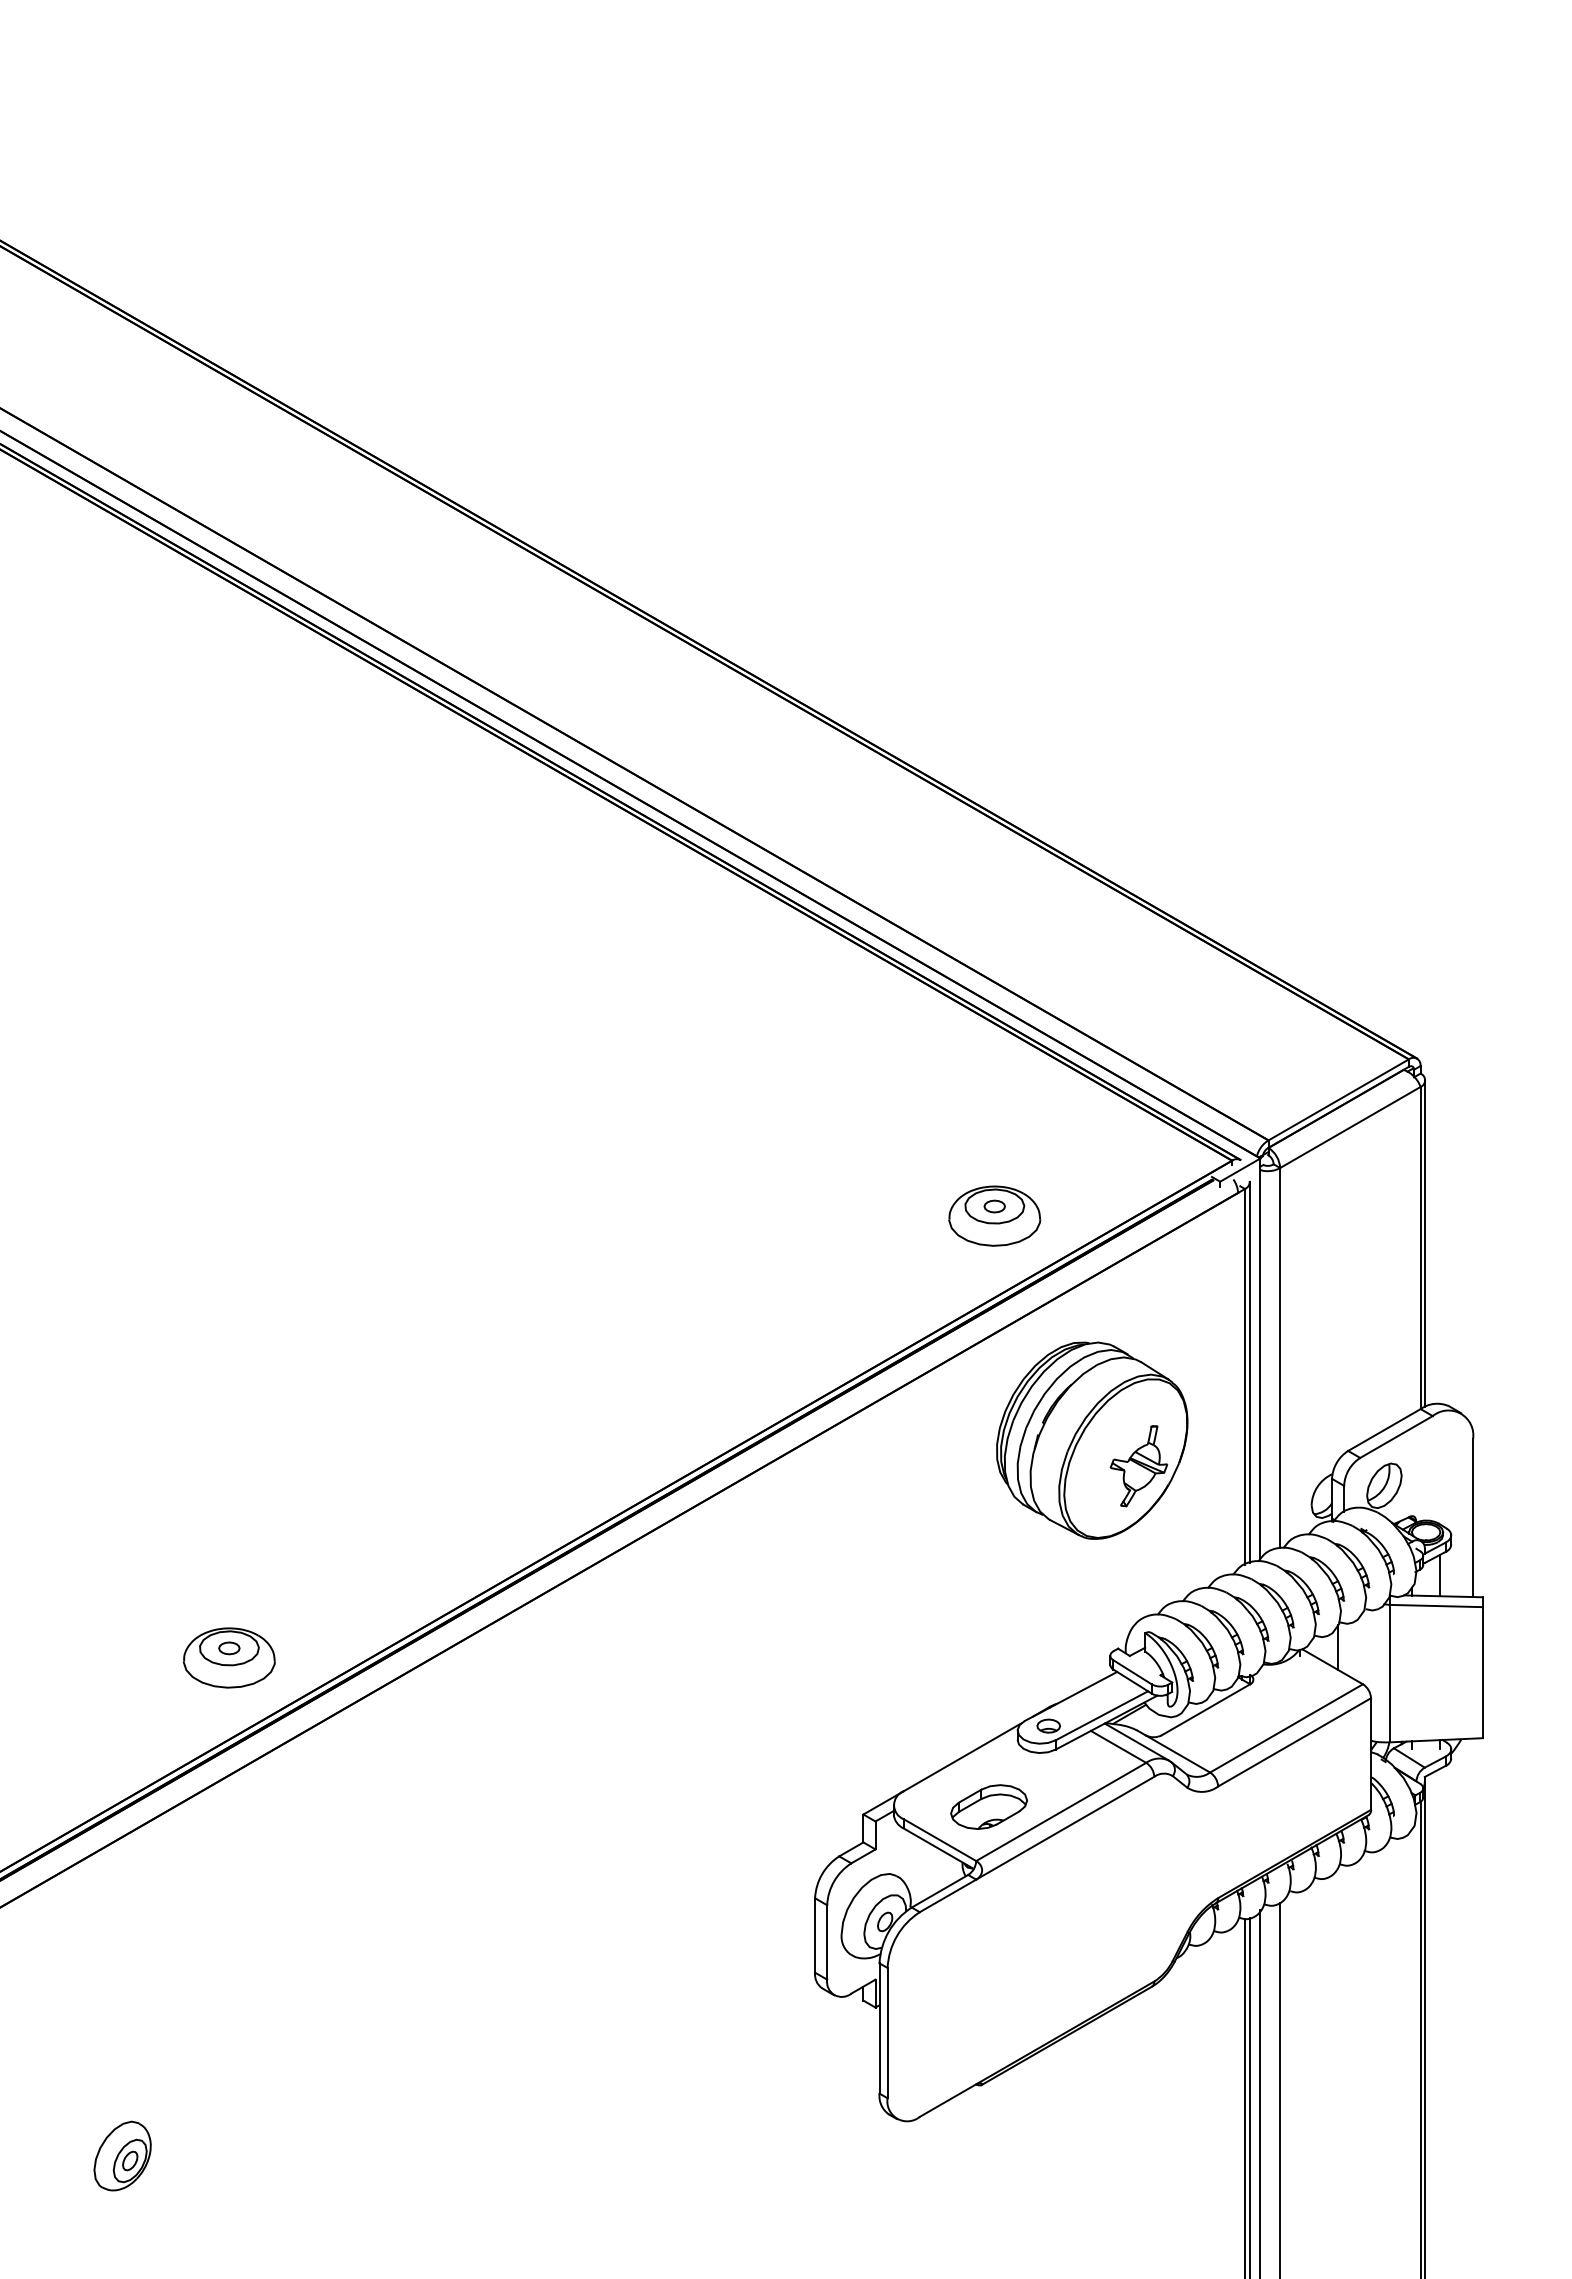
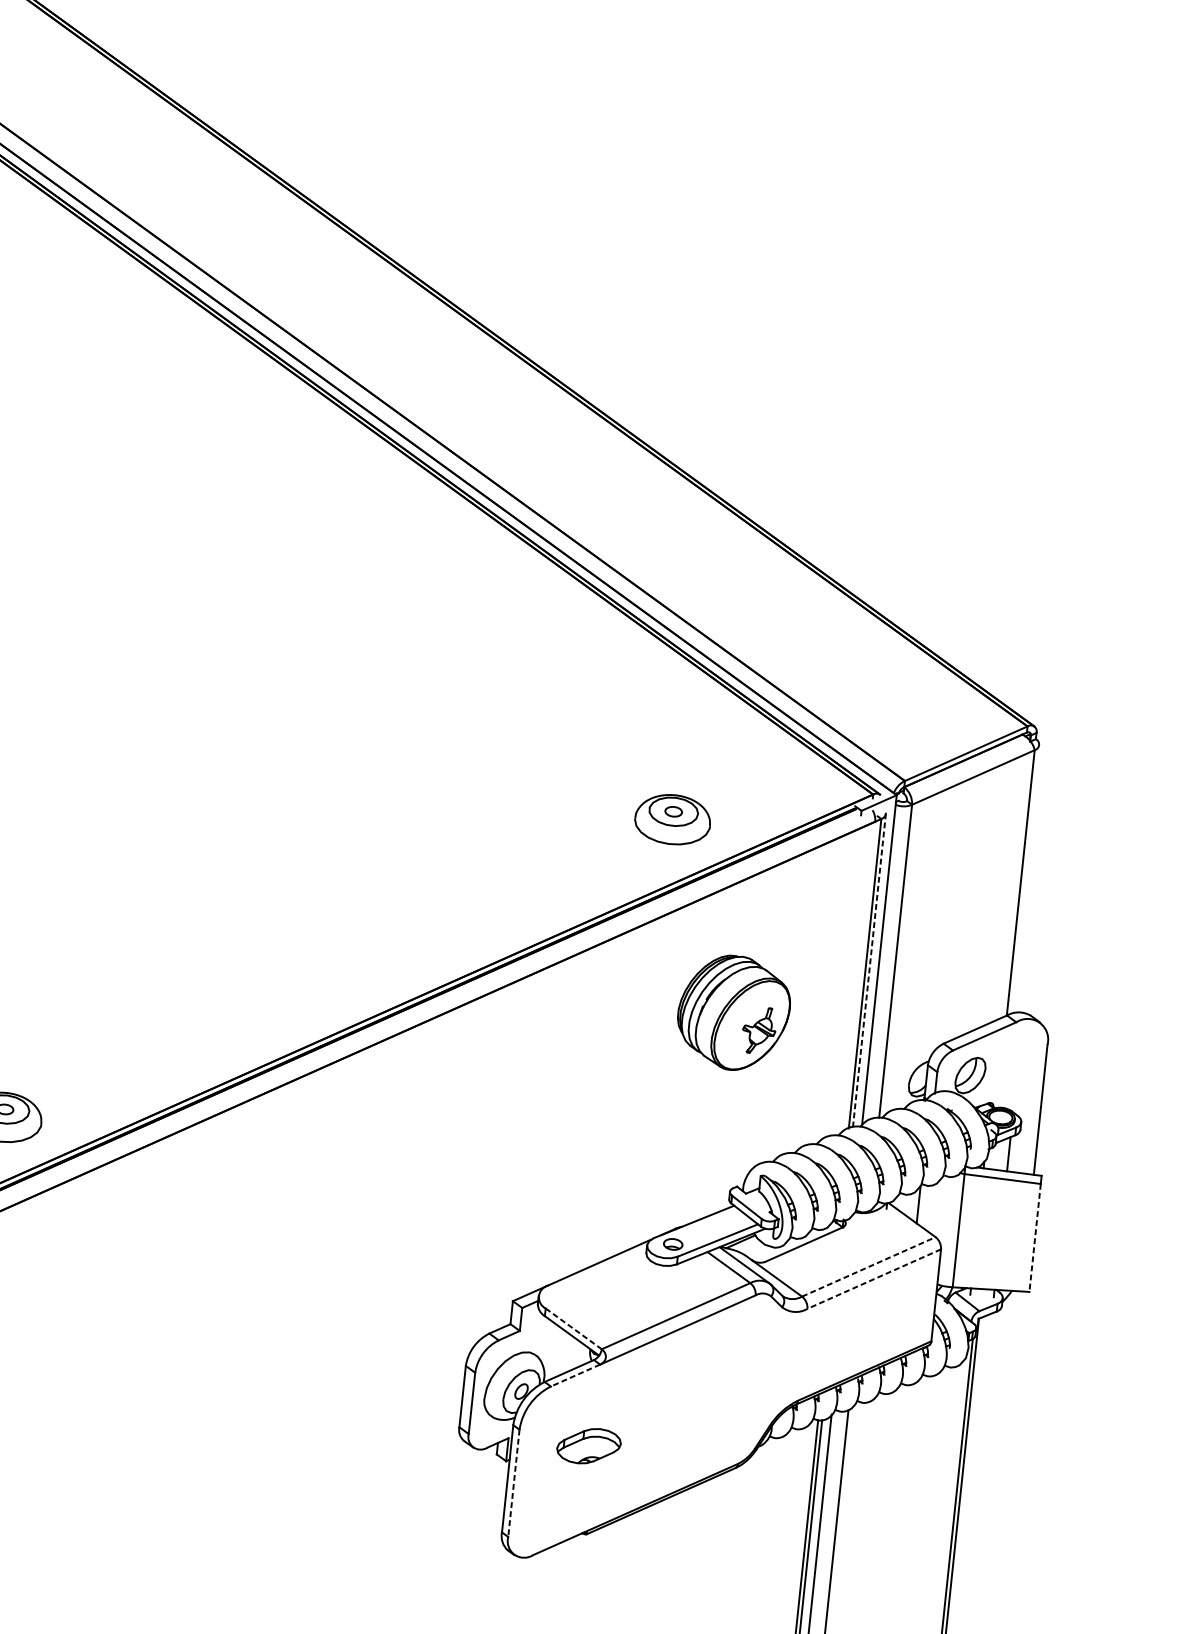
line: (1425, 1243) -> (1025, 879), removed
line: (1249, 1372) -> (869, 970), solid -> dashed
part: (1092, 1440) -> (733, 1012), size x0.7
line: (1482, 1672) -> (1035, 1237), solid -> dashed
line: (1286, 1728) -> (868, 1266), solid -> dashed
line: (1294, 1742) -> (874, 1279), solid -> dashed
part: (988, 1806) -> (588, 1445), moved
line: (939, 1840) -> (573, 1329), solid -> dashed
line: (948, 1895) -> (575, 1375), solid -> dashed
line: (887, 2033) -> (513, 1483), solid -> dashed

